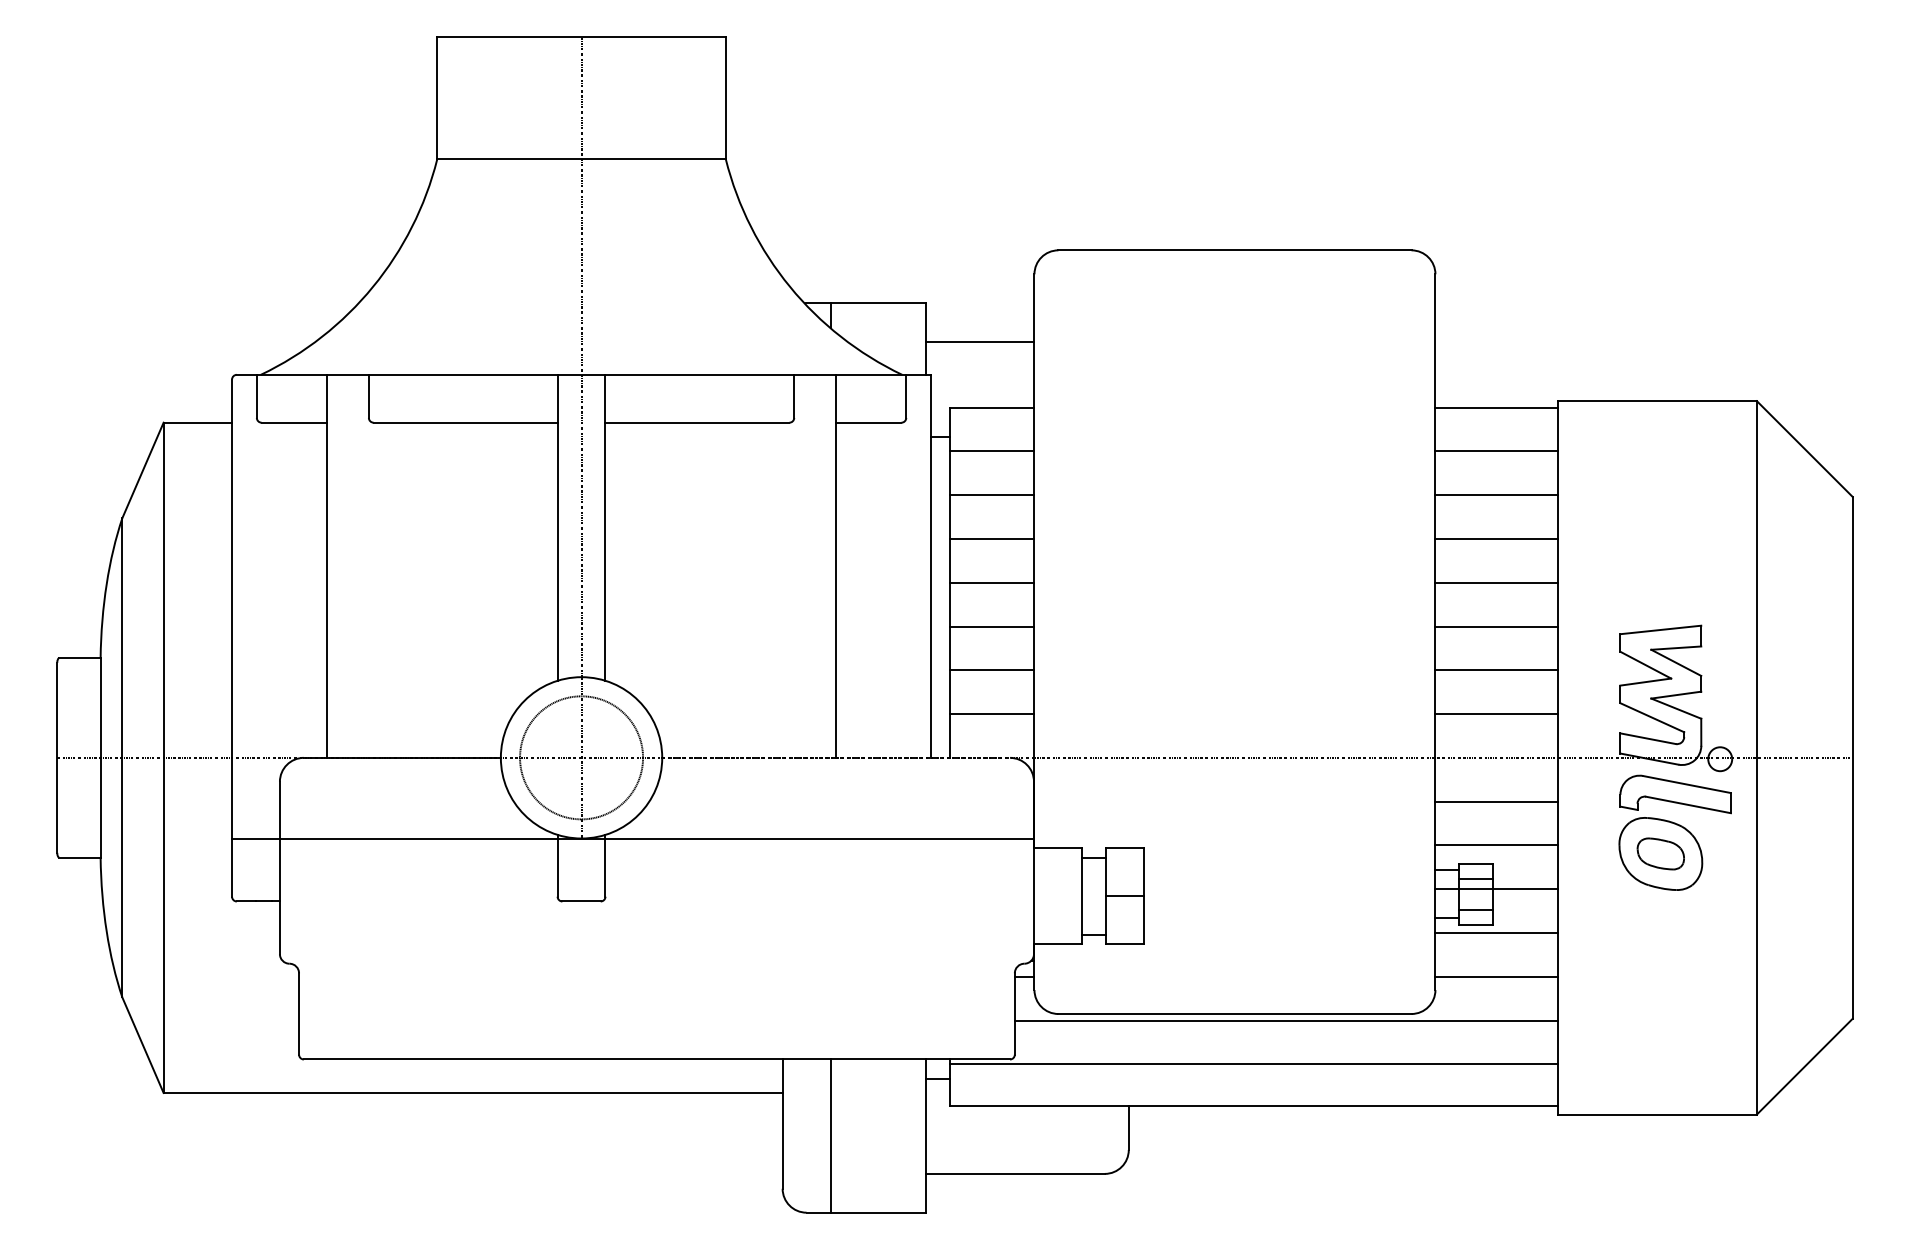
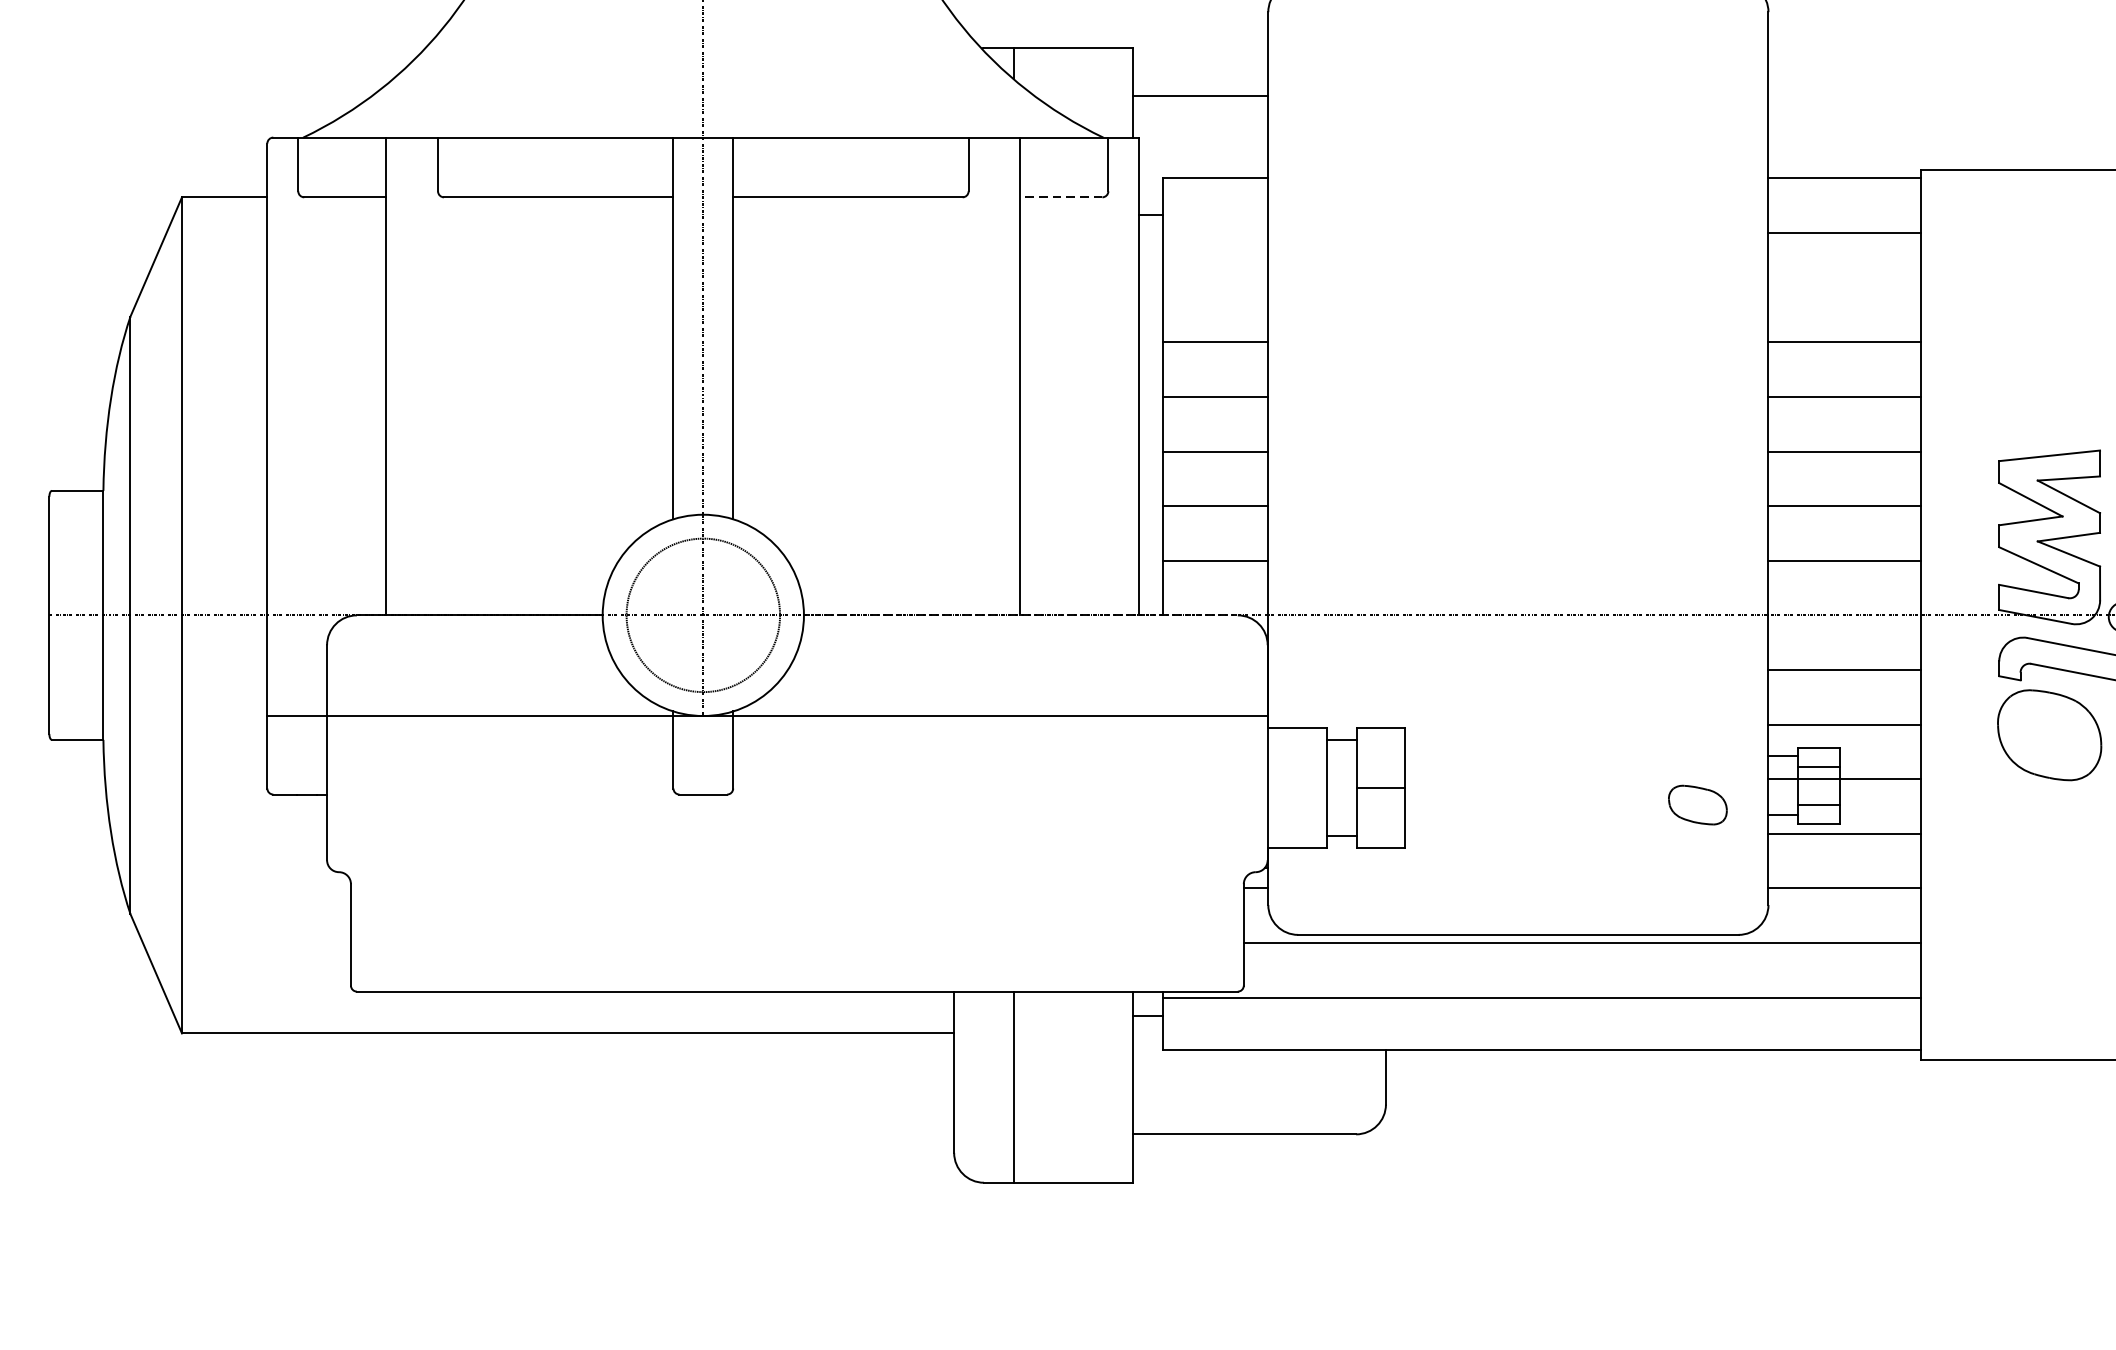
line: (868, 422) -> (1061, 197), solid -> dashed
line: (992, 451) -> (1215, 233), removed
line: (992, 495) -> (1215, 288), removed
line: (1496, 495) -> (1844, 288), removed
part: (1660, 853) -> (1697, 804), moved

